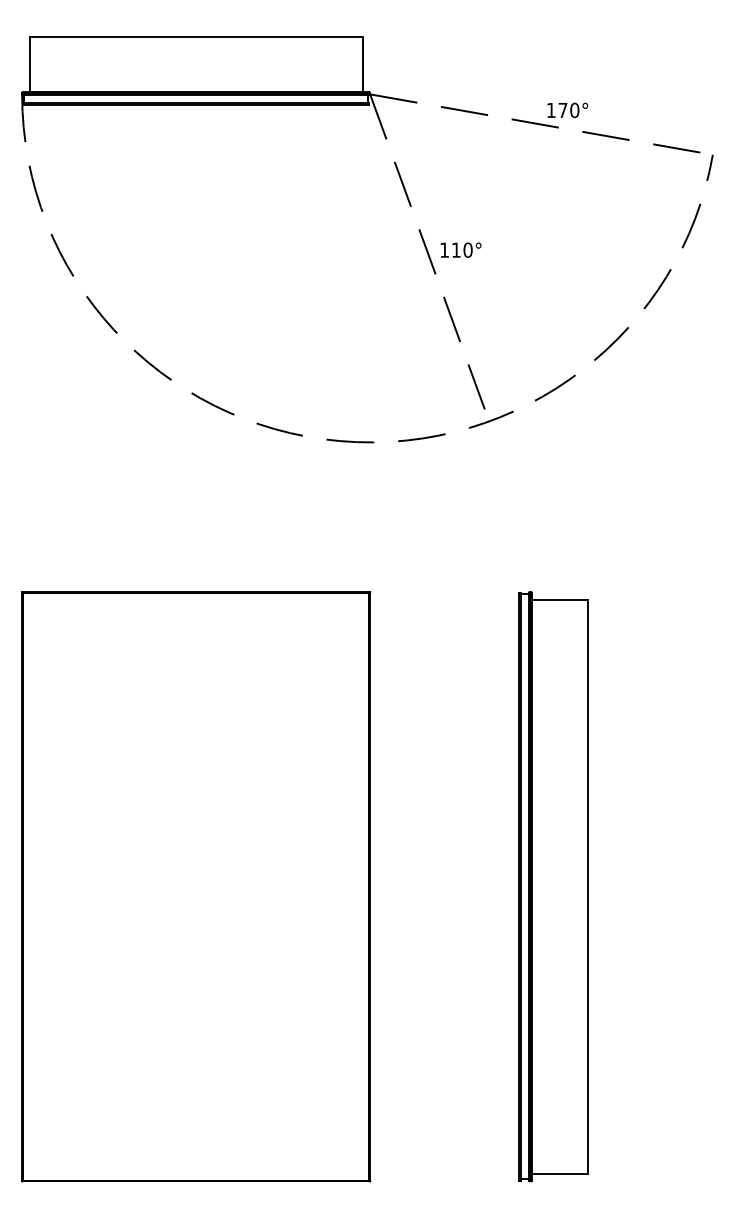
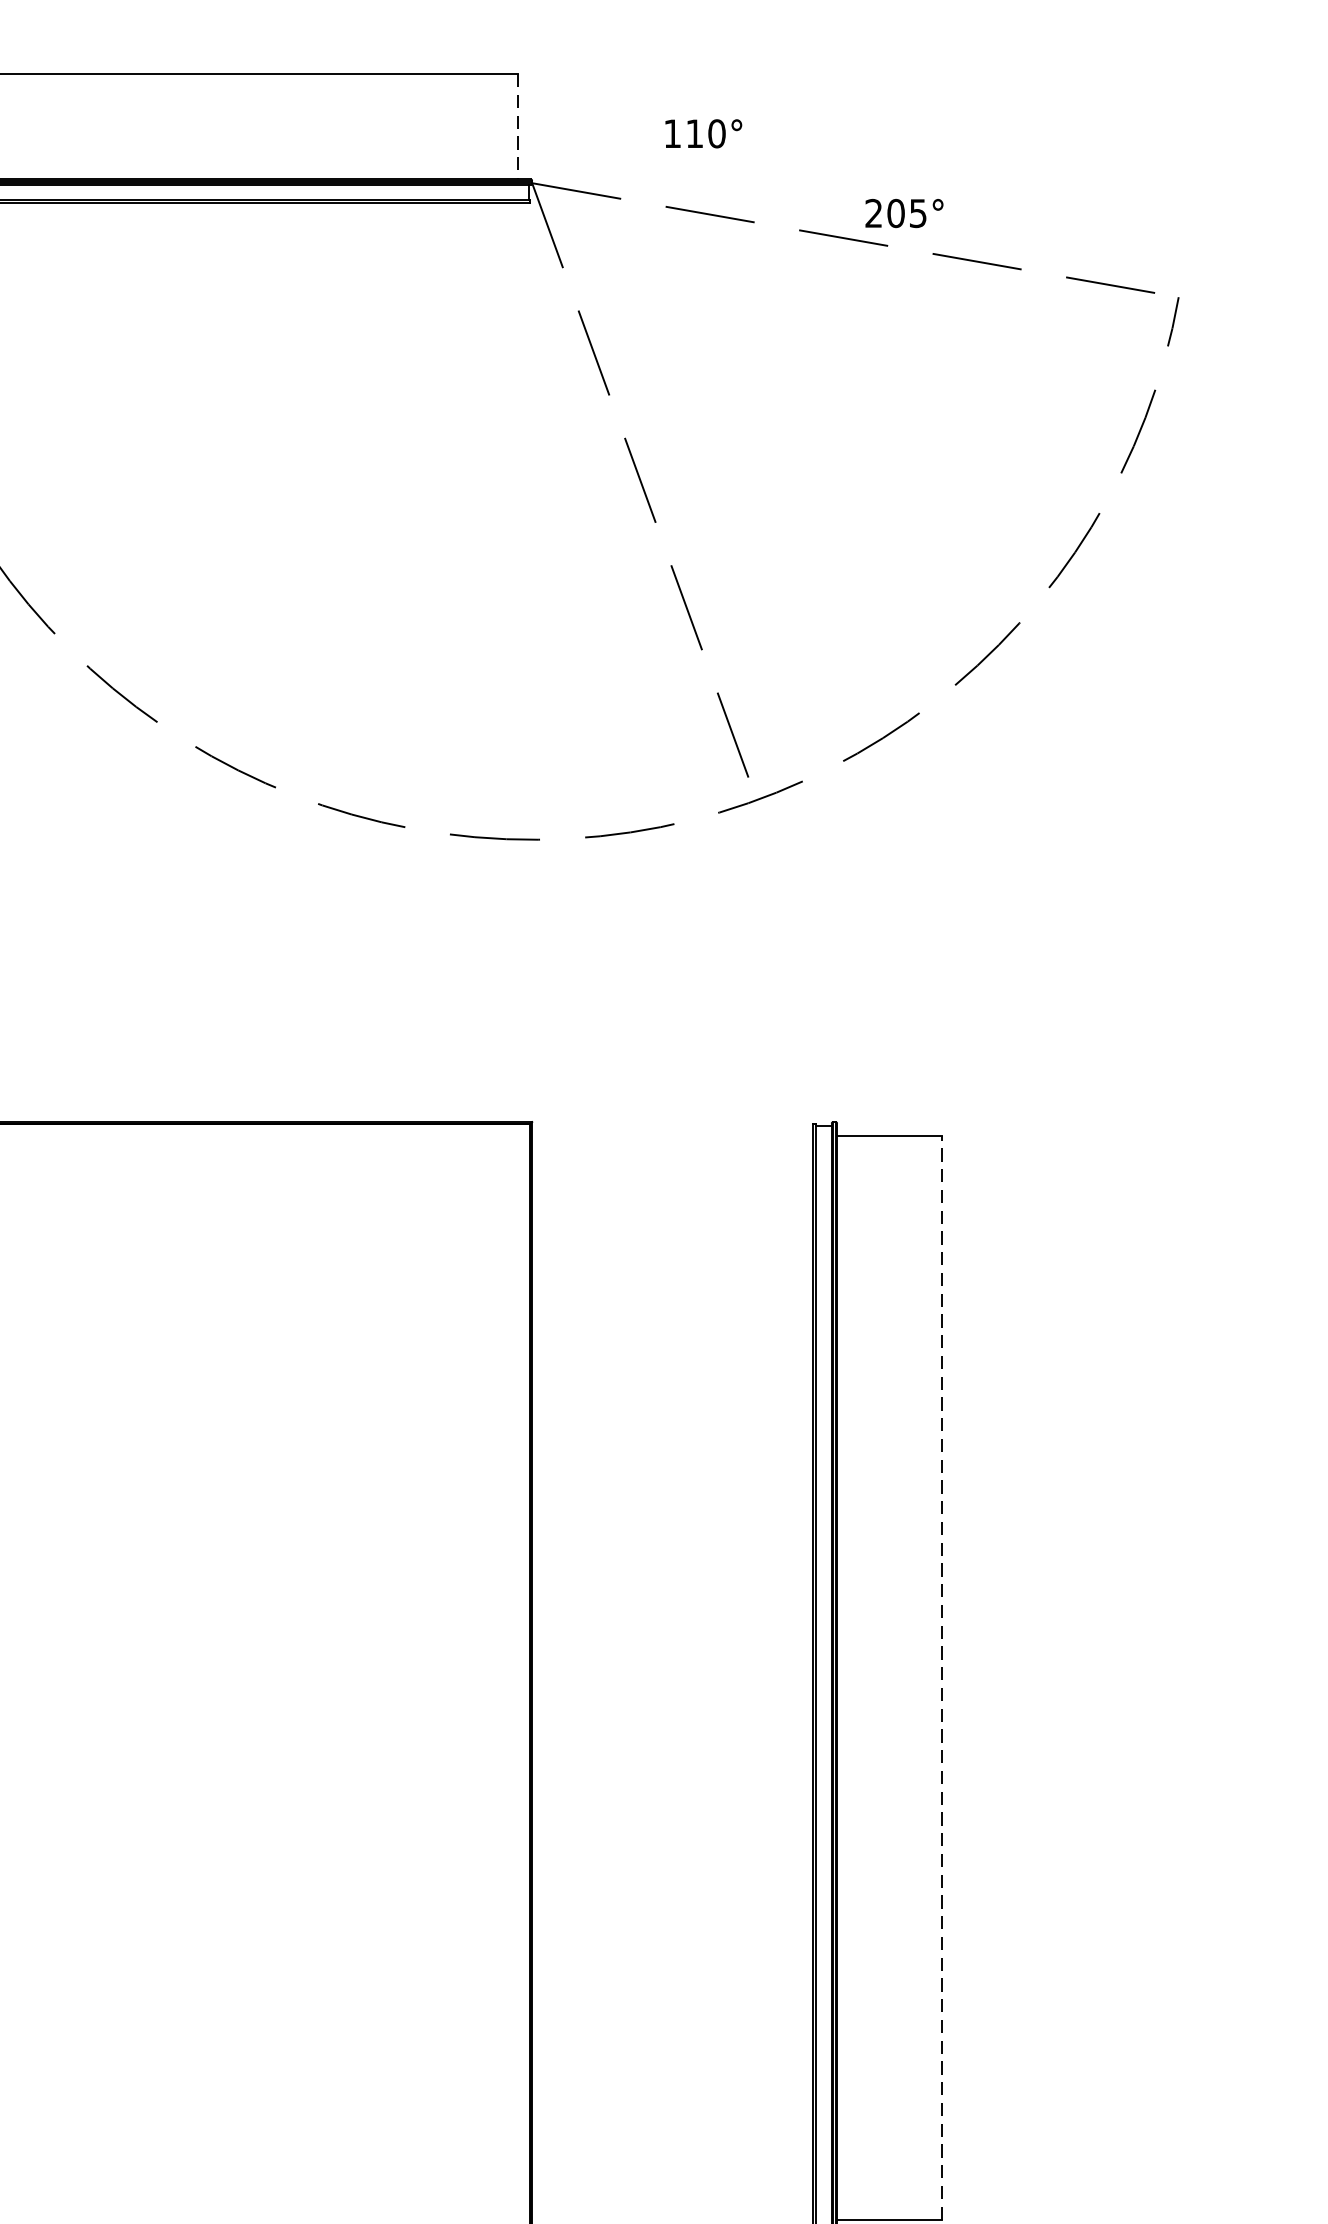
line: (362, 64) -> (517, 126), solid -> dashed
text: (562, 110) -> (895, 213), 170° -> 205°
text: (460, 249) -> (702, 132), moved
line: (587, 886) -> (942, 1677), solid -> dashed

